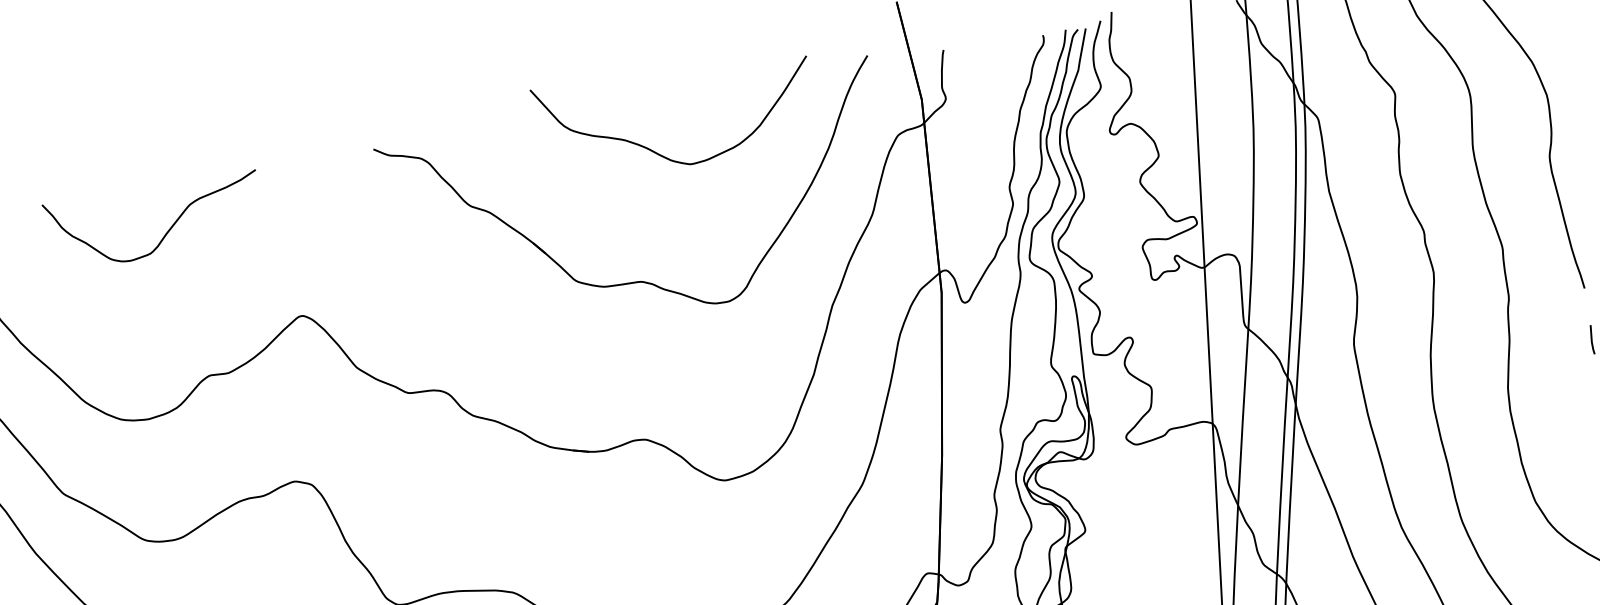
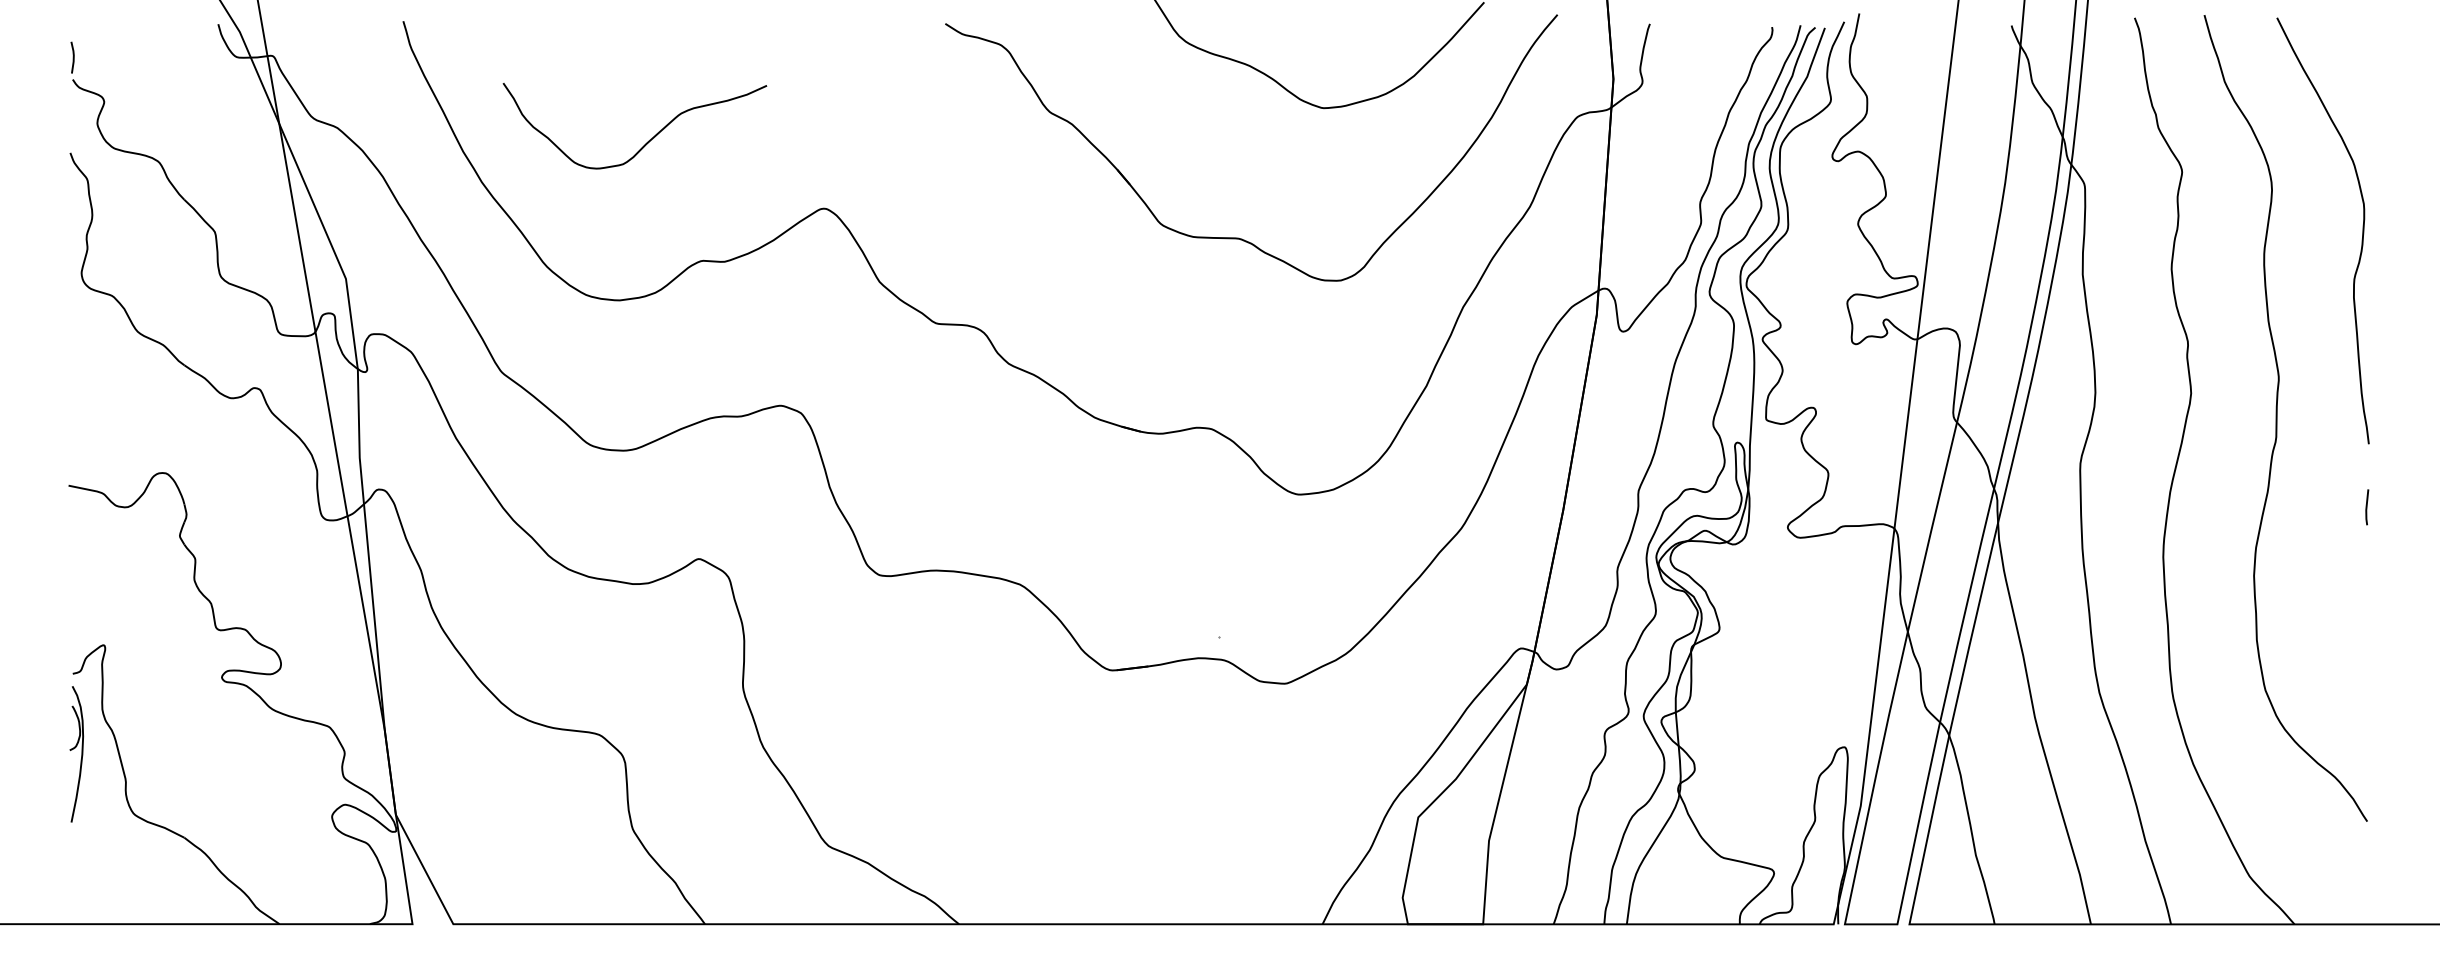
curve: (167, 230) -> (648, 140), moved

